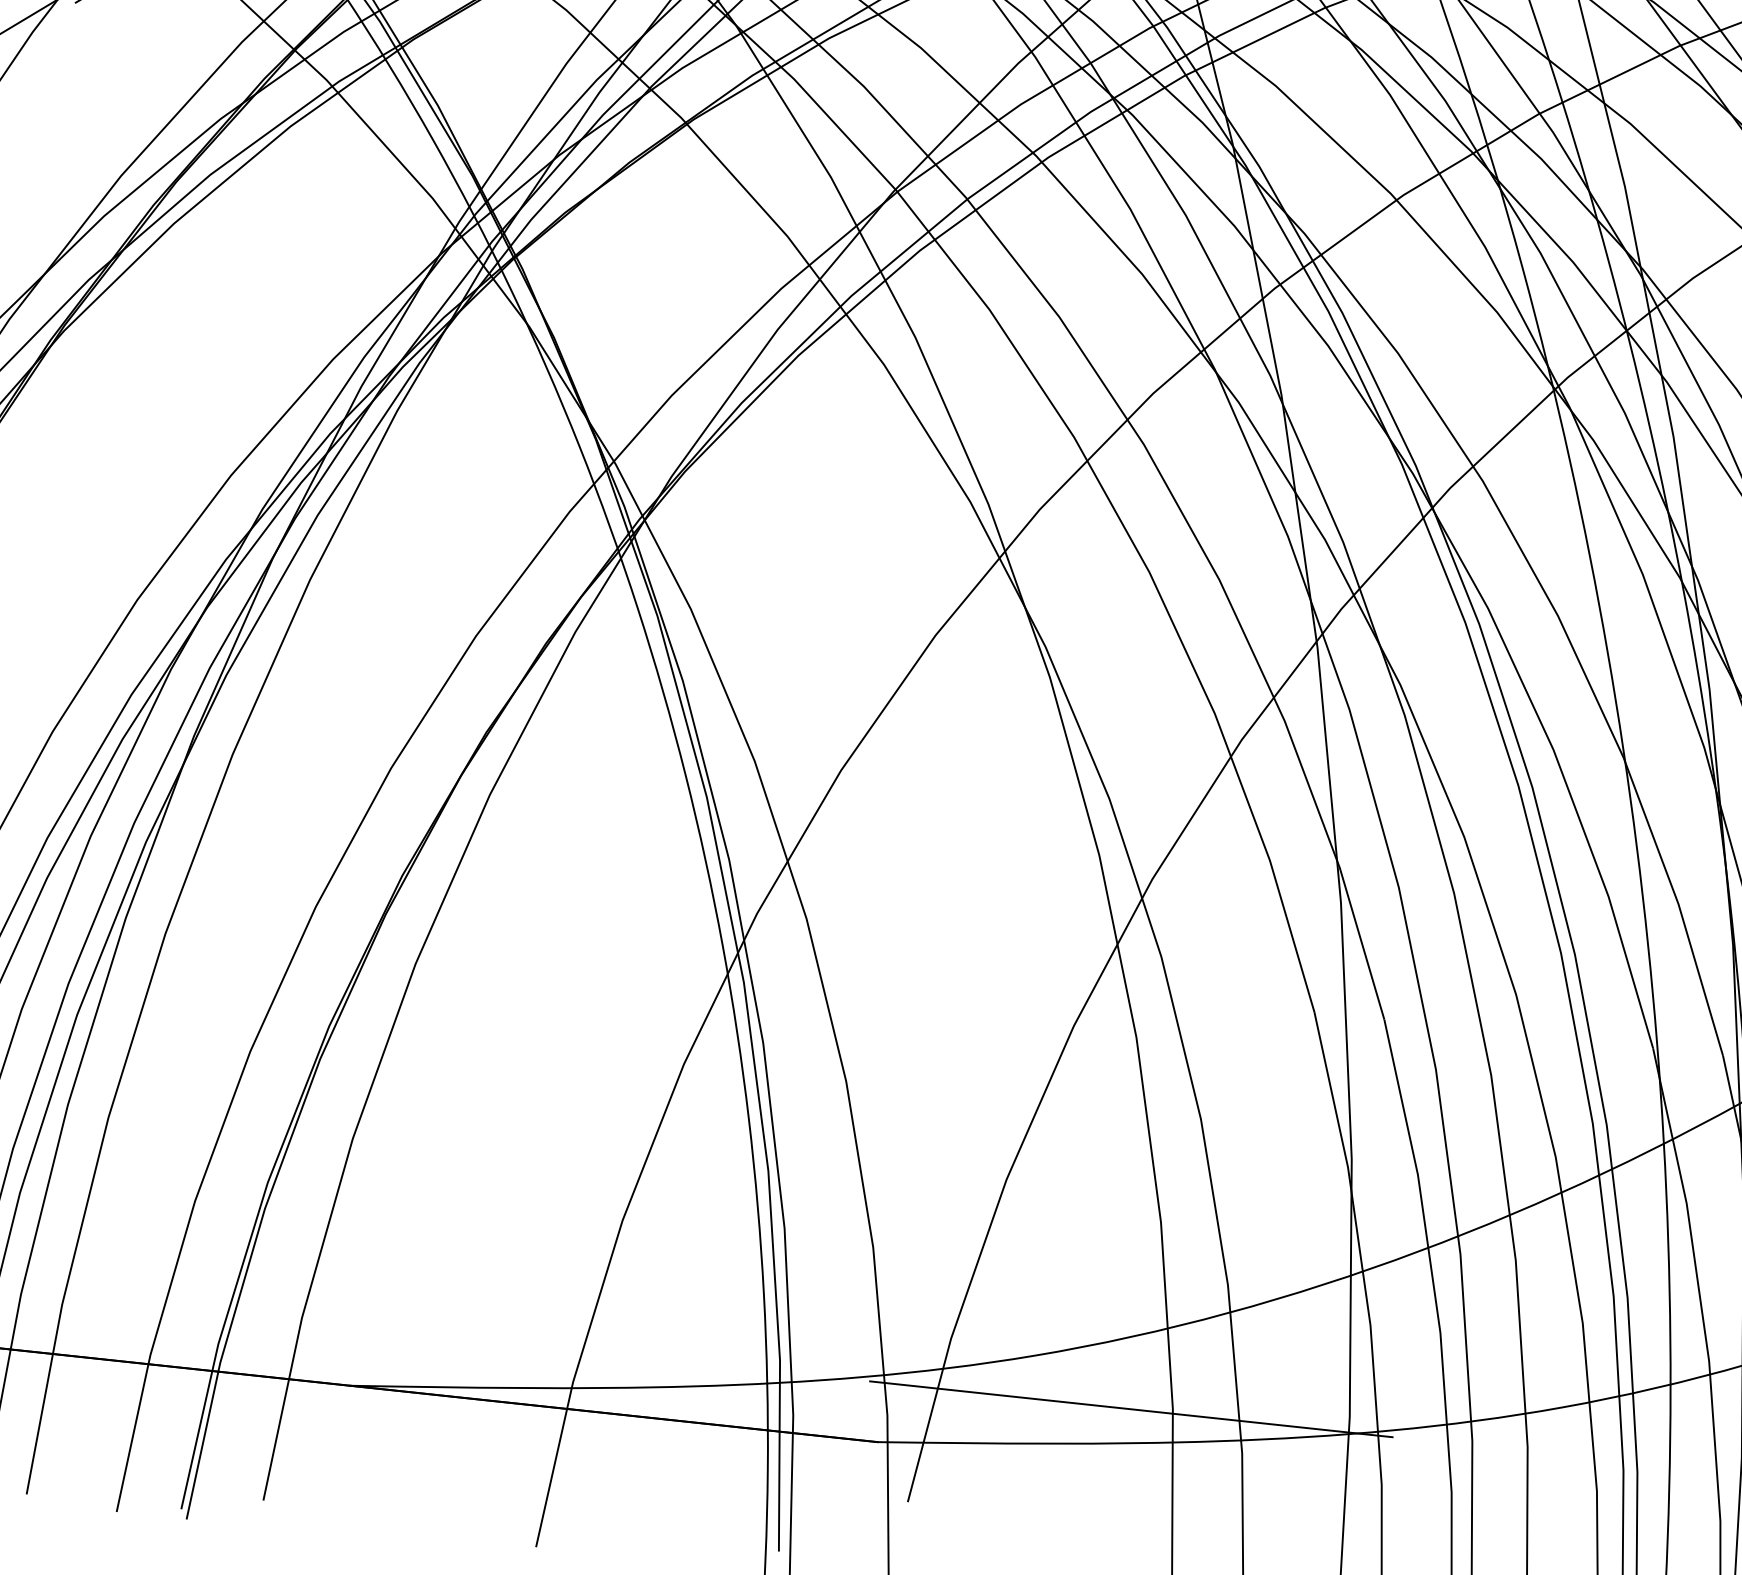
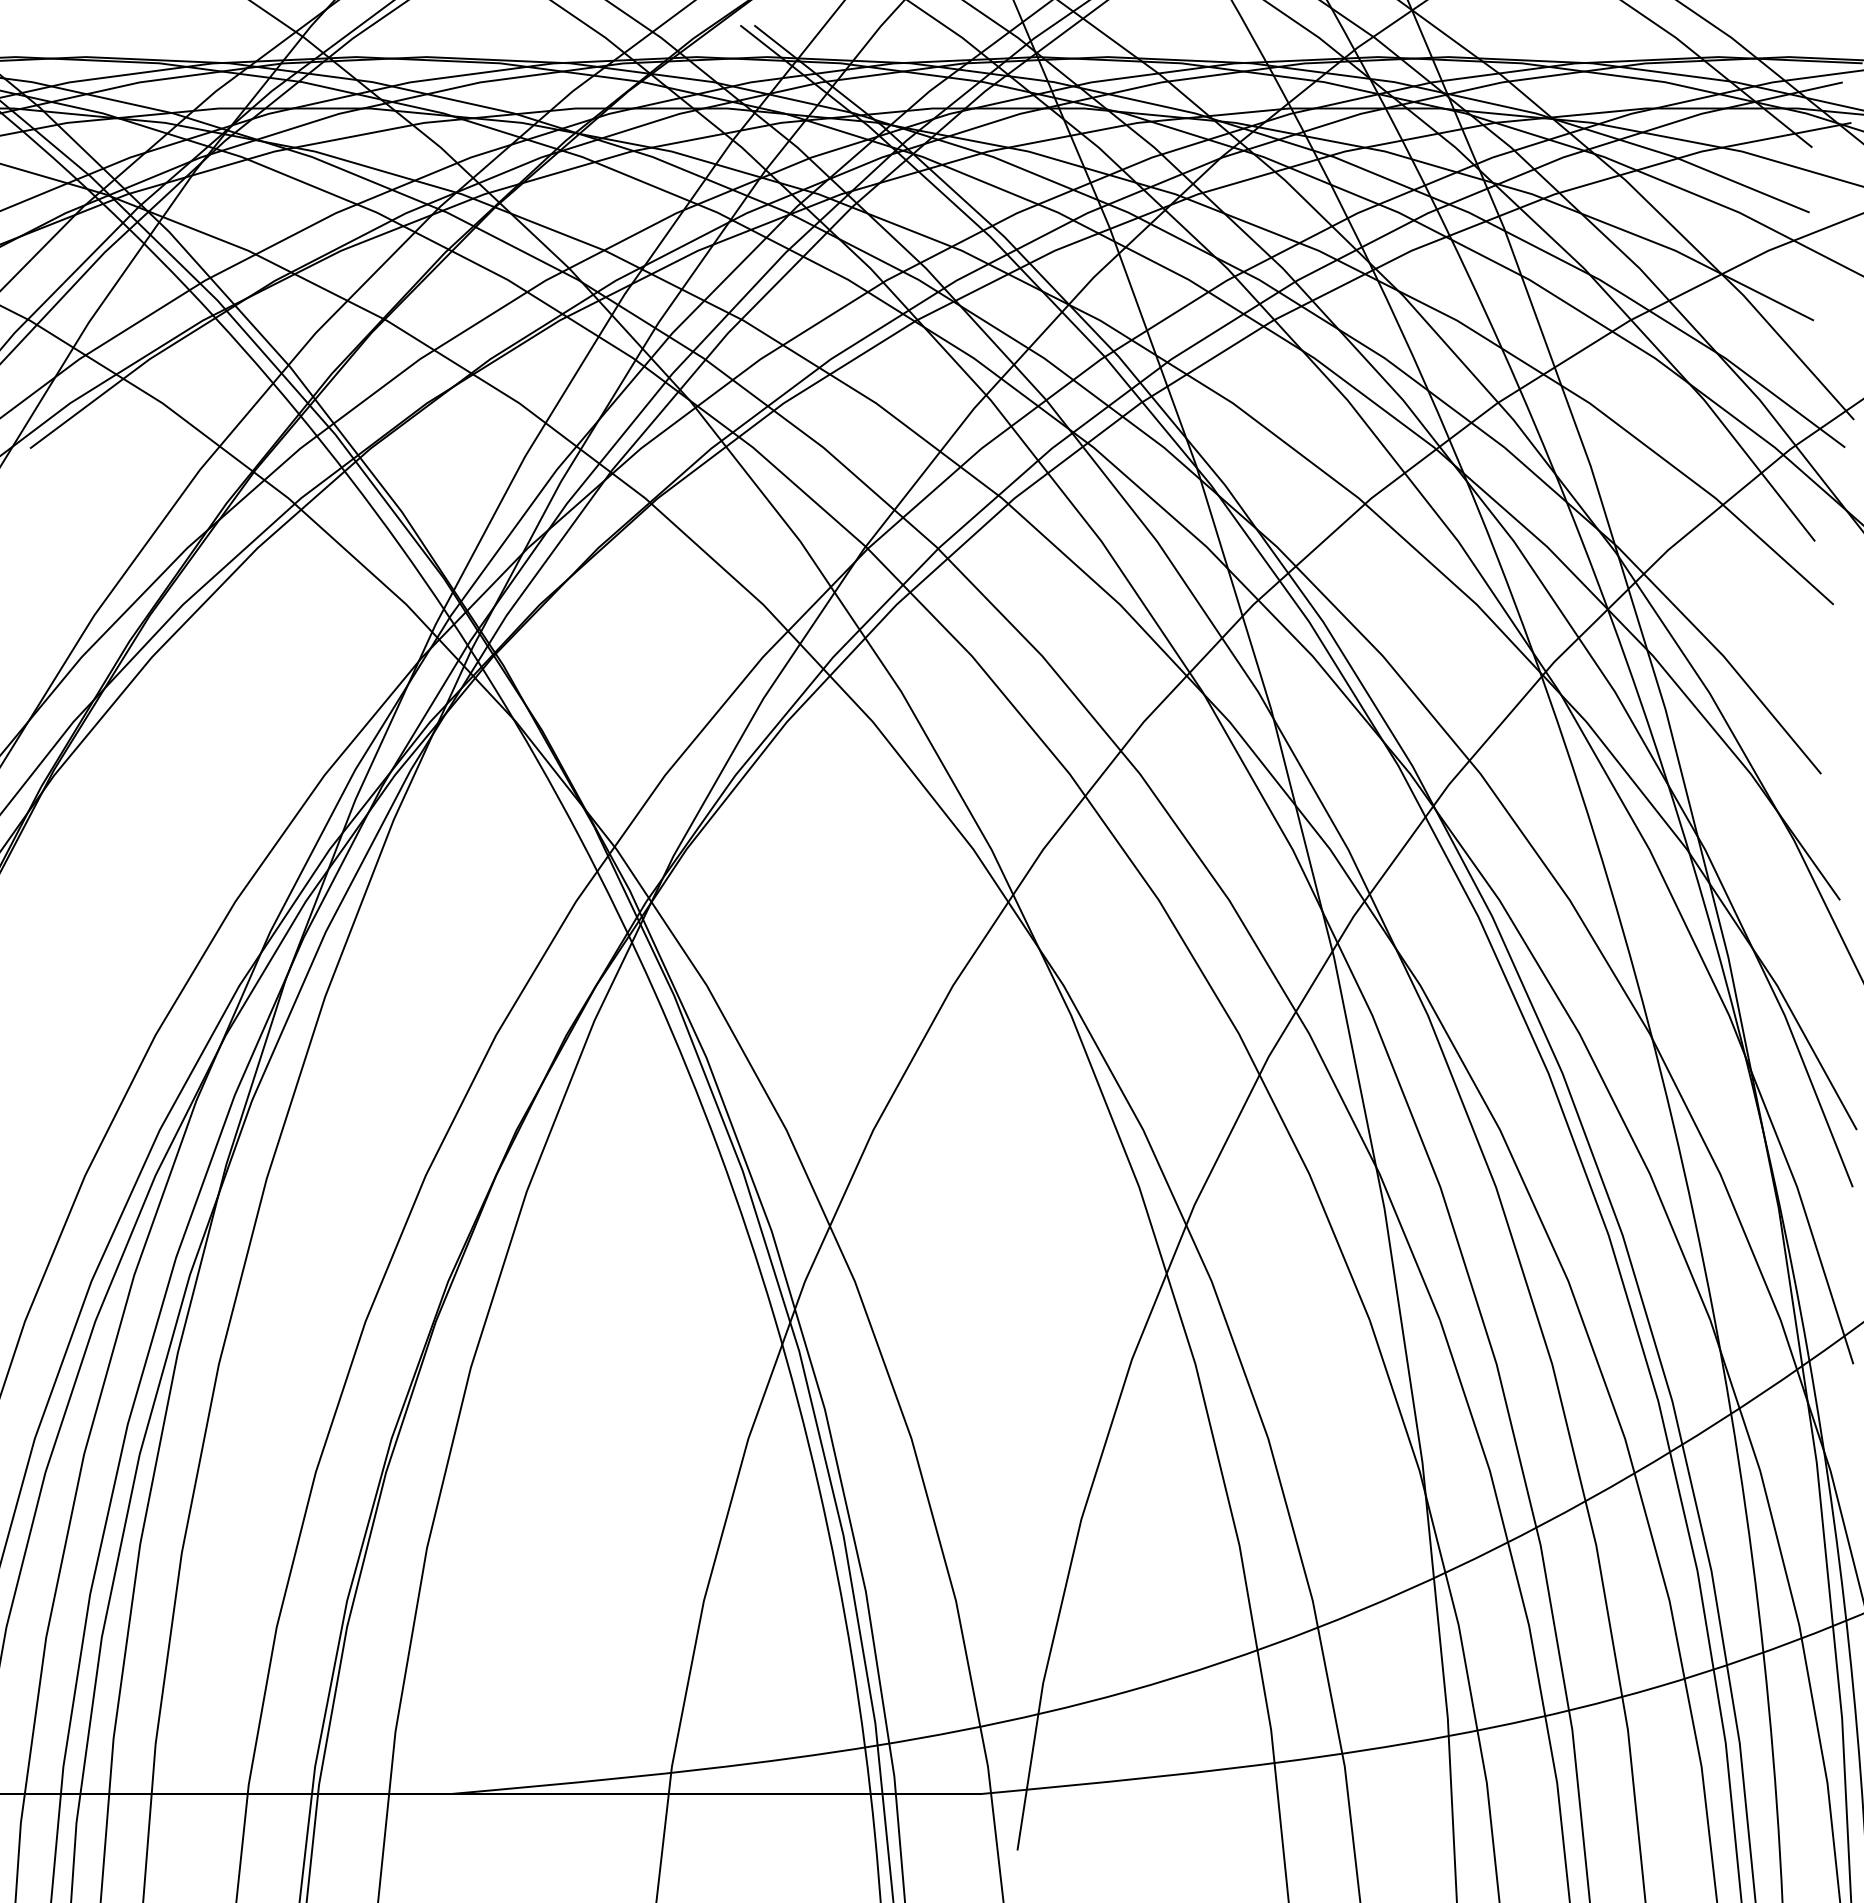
line: (1130, 1409) -> (1229, 1734), removed

